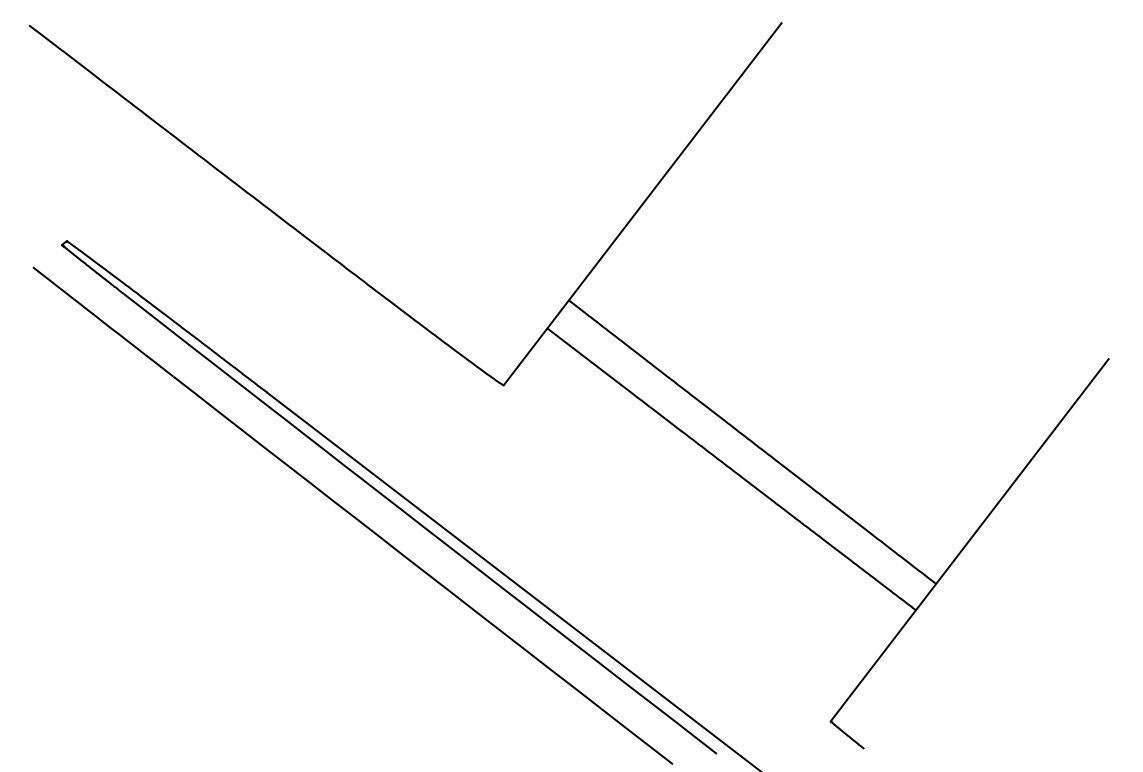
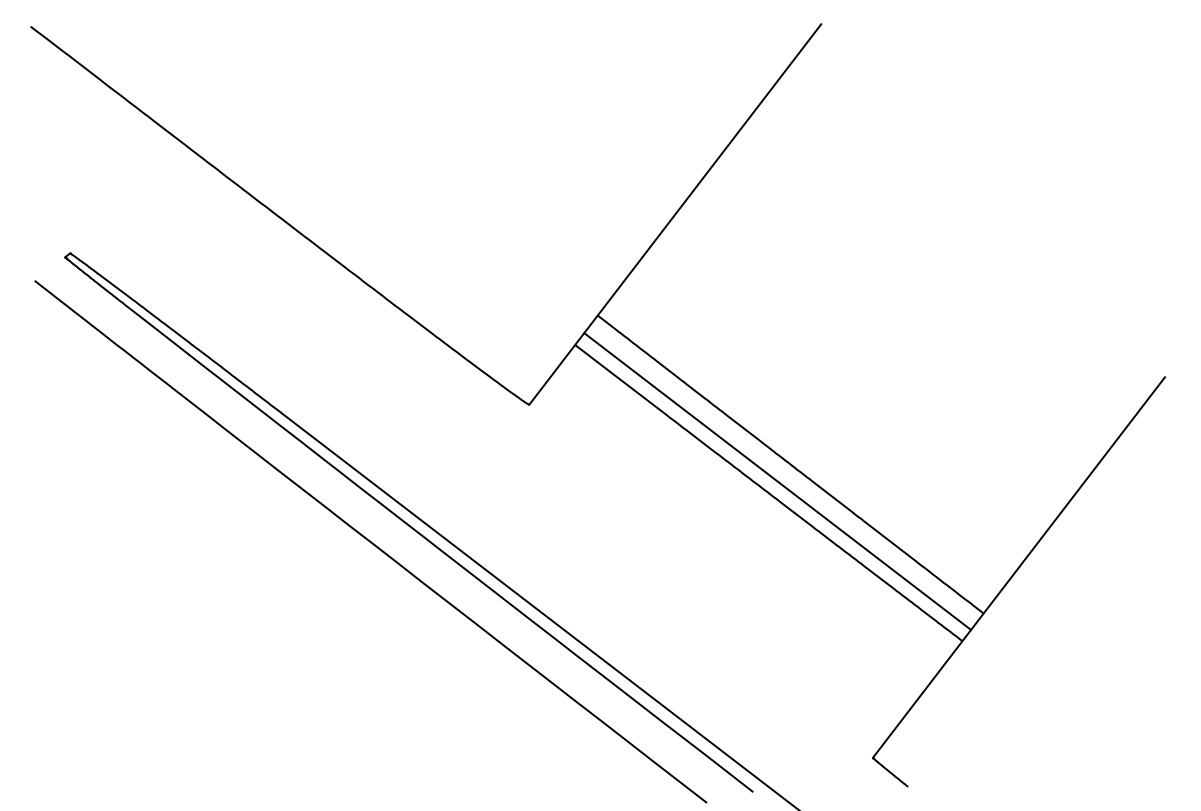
line: (740, 458) -> (778, 481), added

